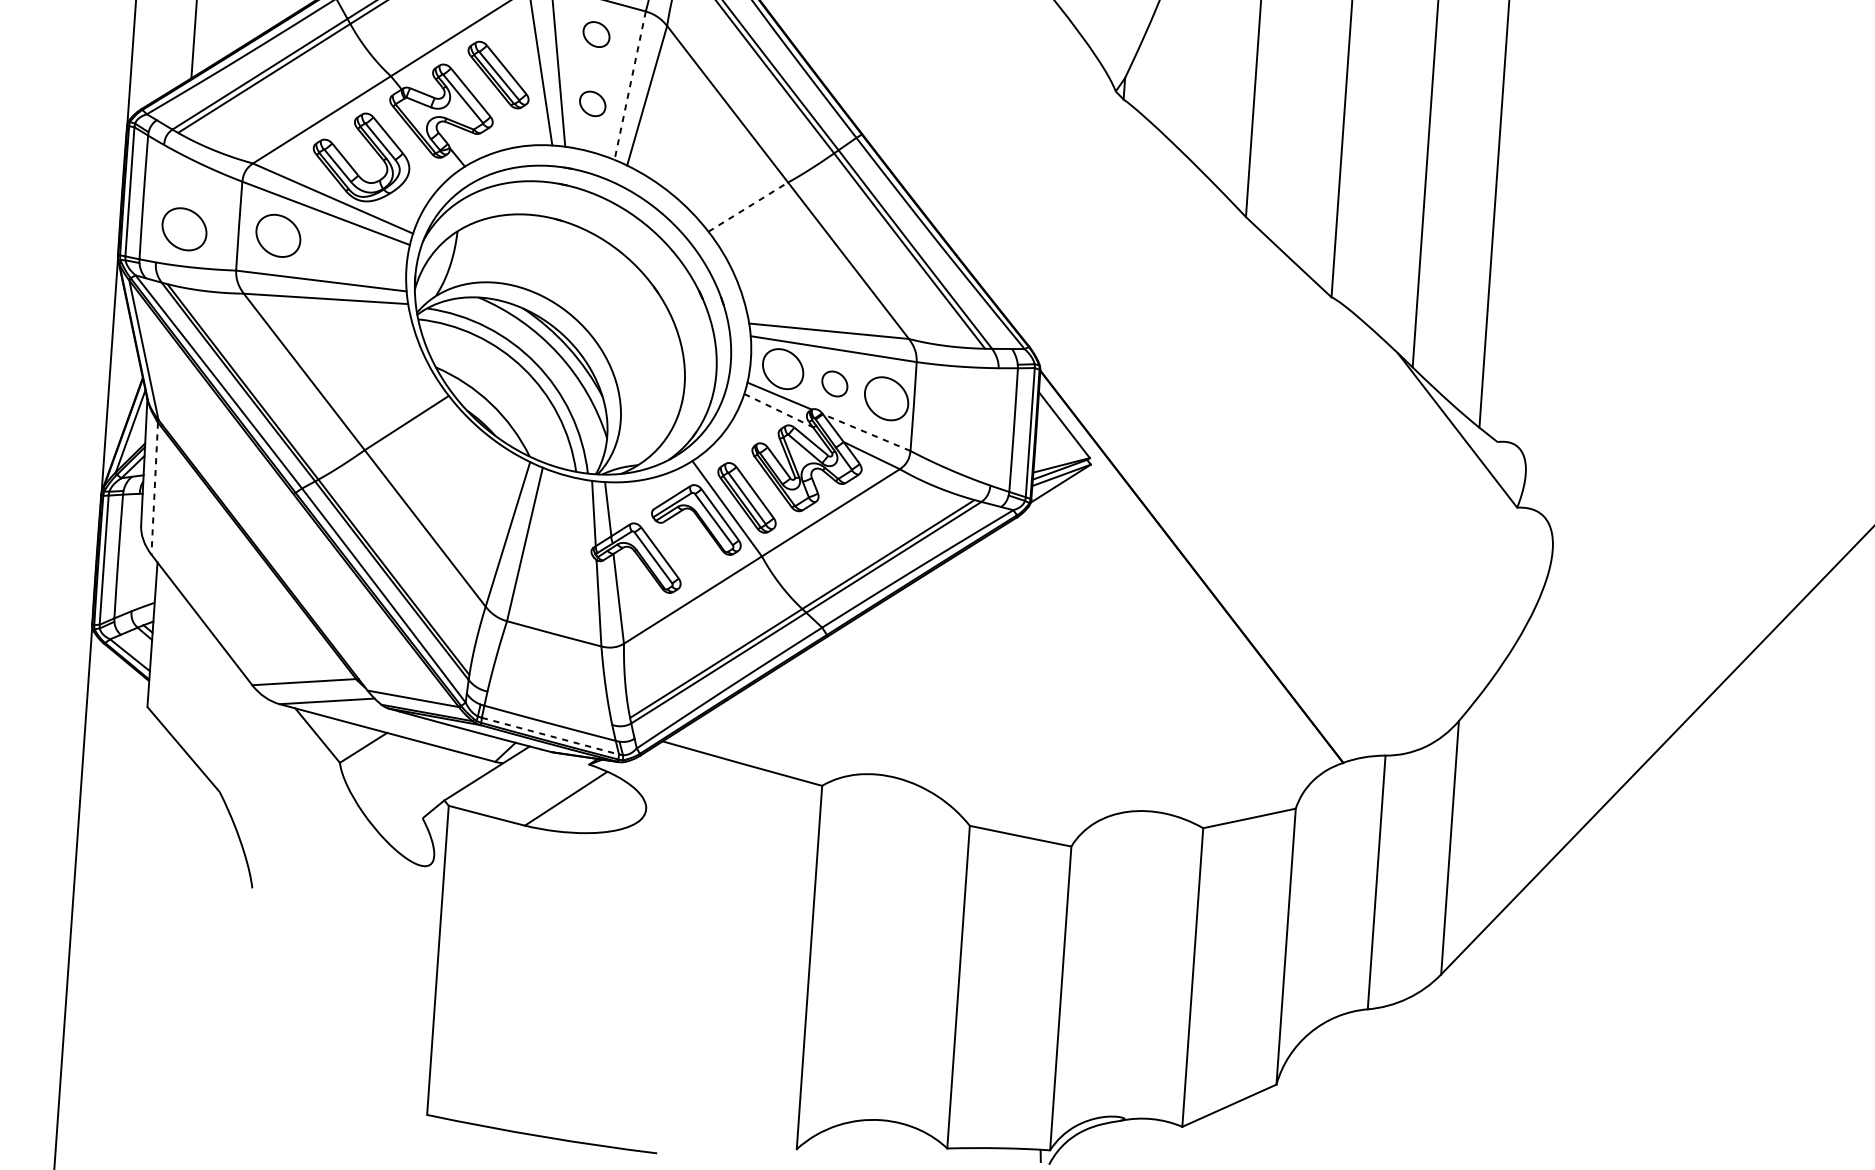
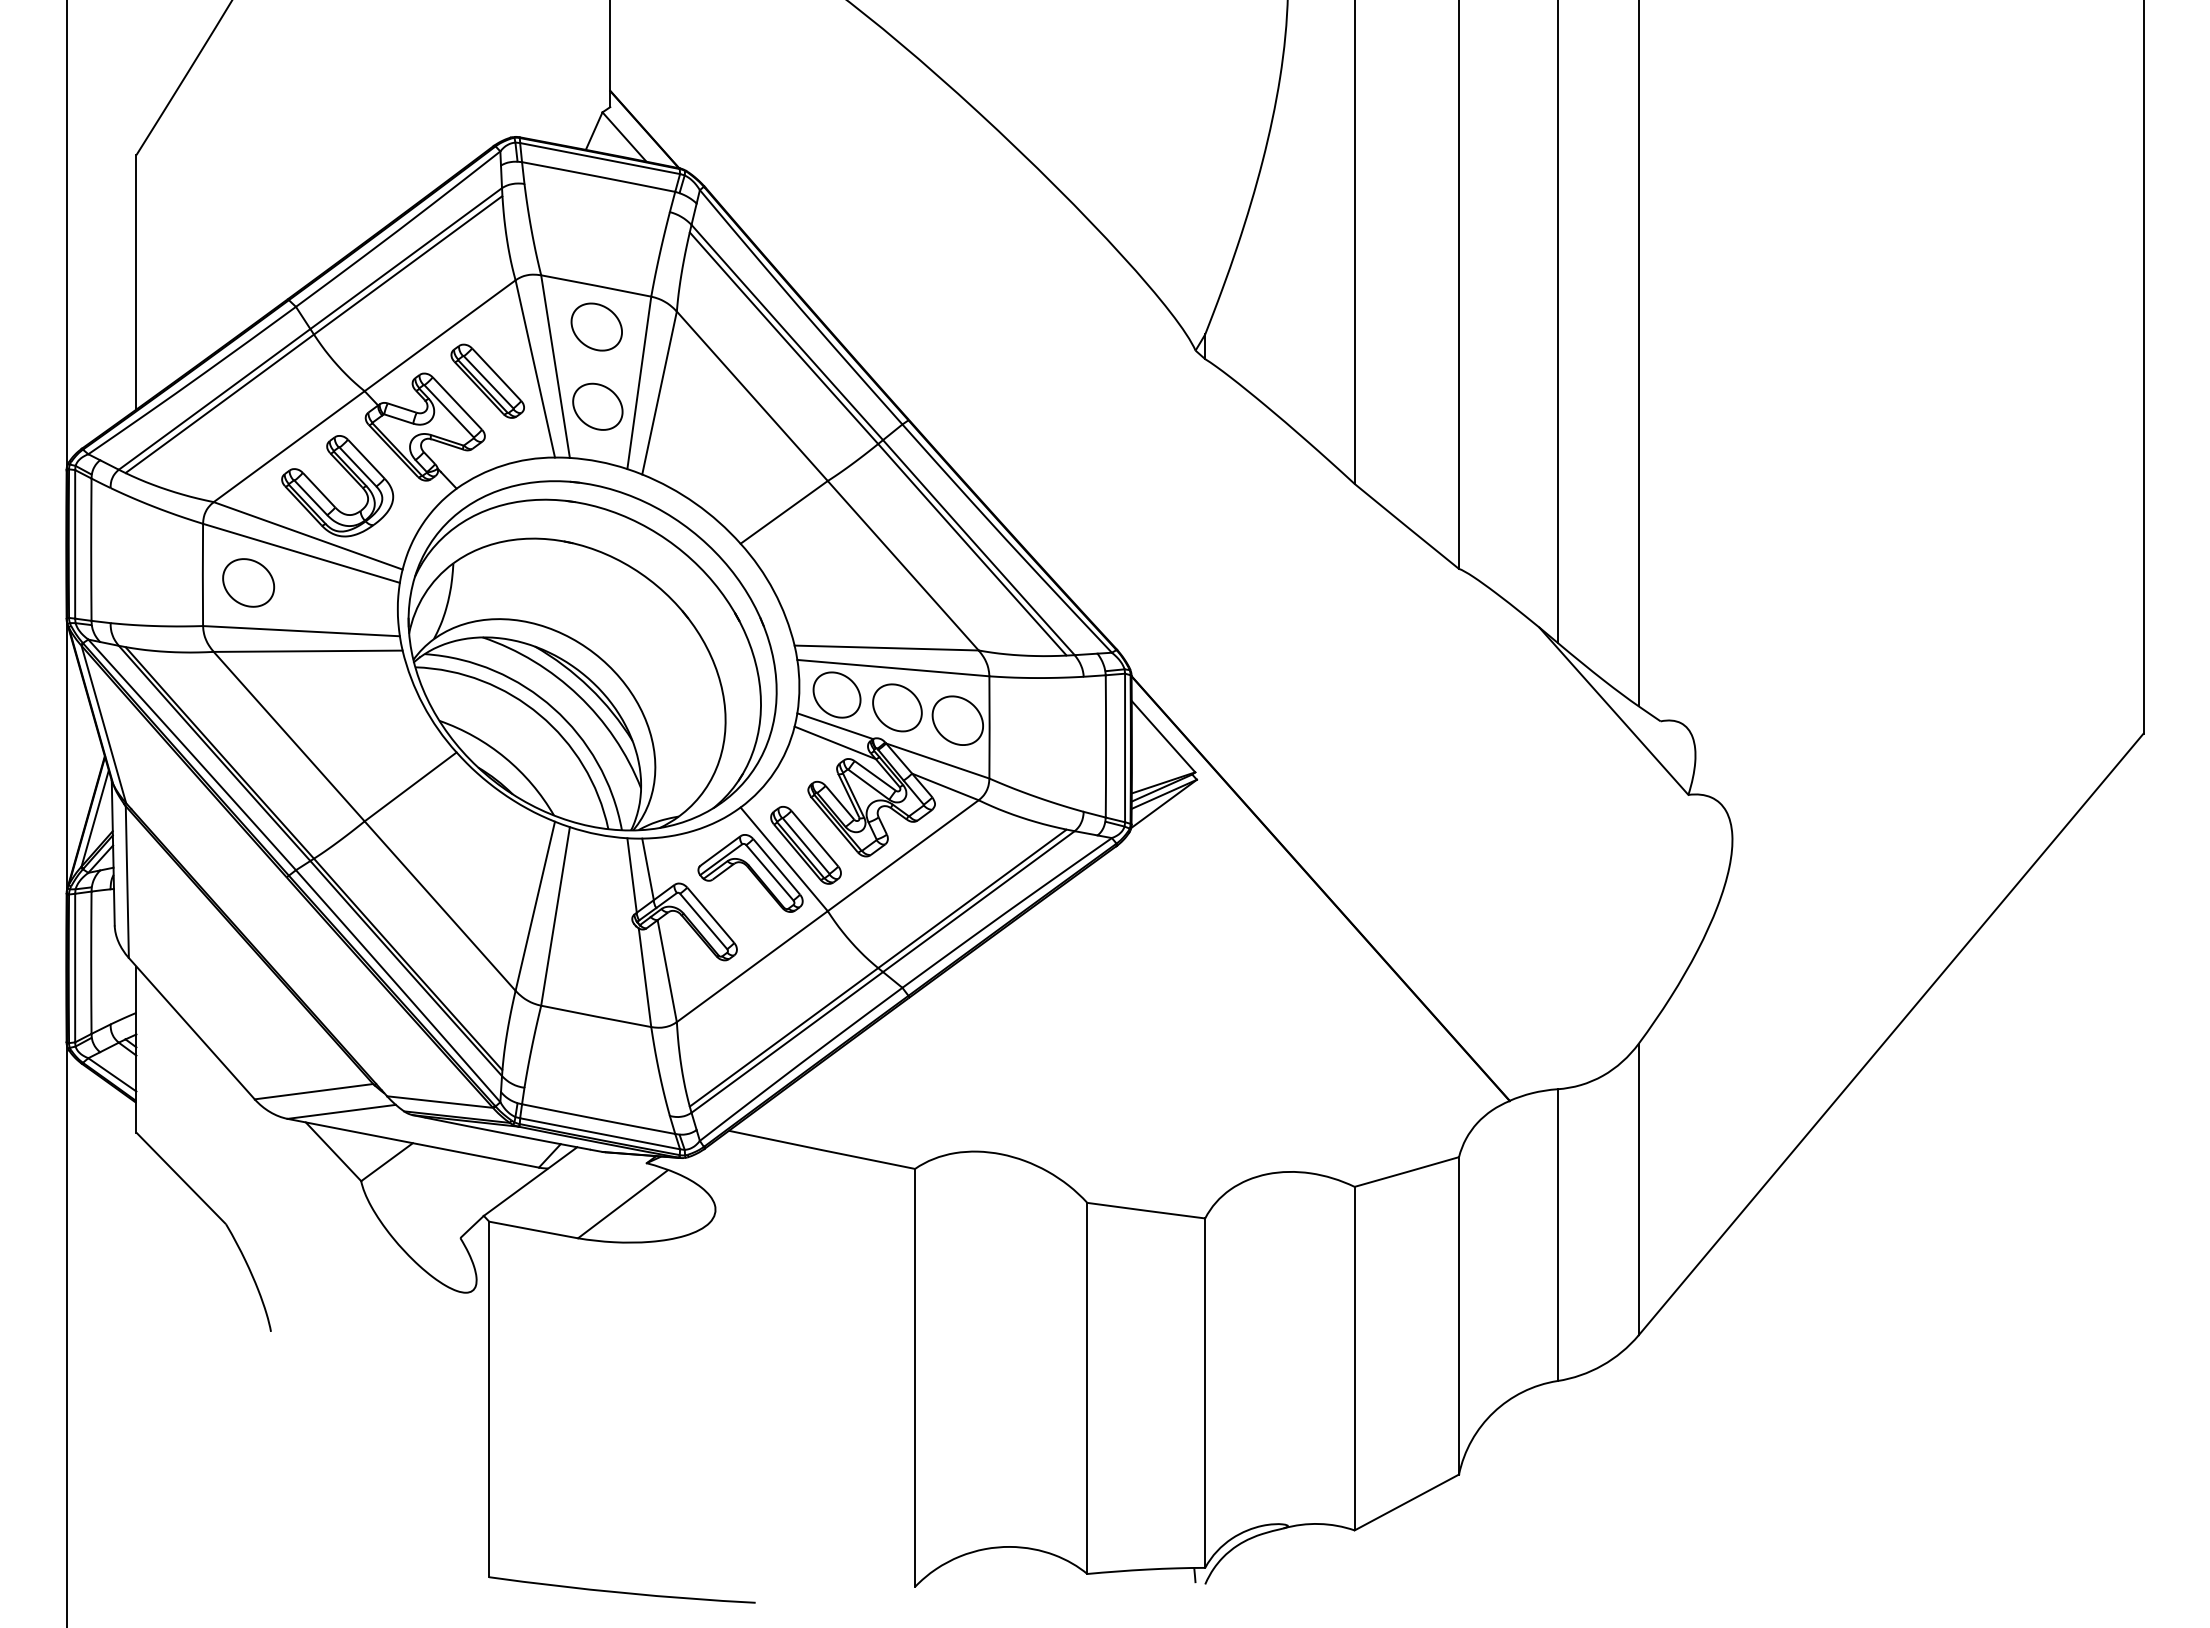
part: (596, 34) -> (596, 326), size x1.67
line: (630, 86) -> (639, 383), dashed -> solid
part: (592, 103) -> (597, 406), size x1.67
line: (748, 207) -> (784, 512), dashed -> solid
part: (184, 228) -> (140, 582), removed
part: (834, 383) -> (897, 707), size x1.67
line: (778, 410) -> (835, 742), dashed -> solid
line: (866, 432) -> (937, 760), dashed -> solid
line: (154, 488) -> (127, 882), dashed -> solid
line: (550, 735) -> (600, 1133), dashed -> solid

